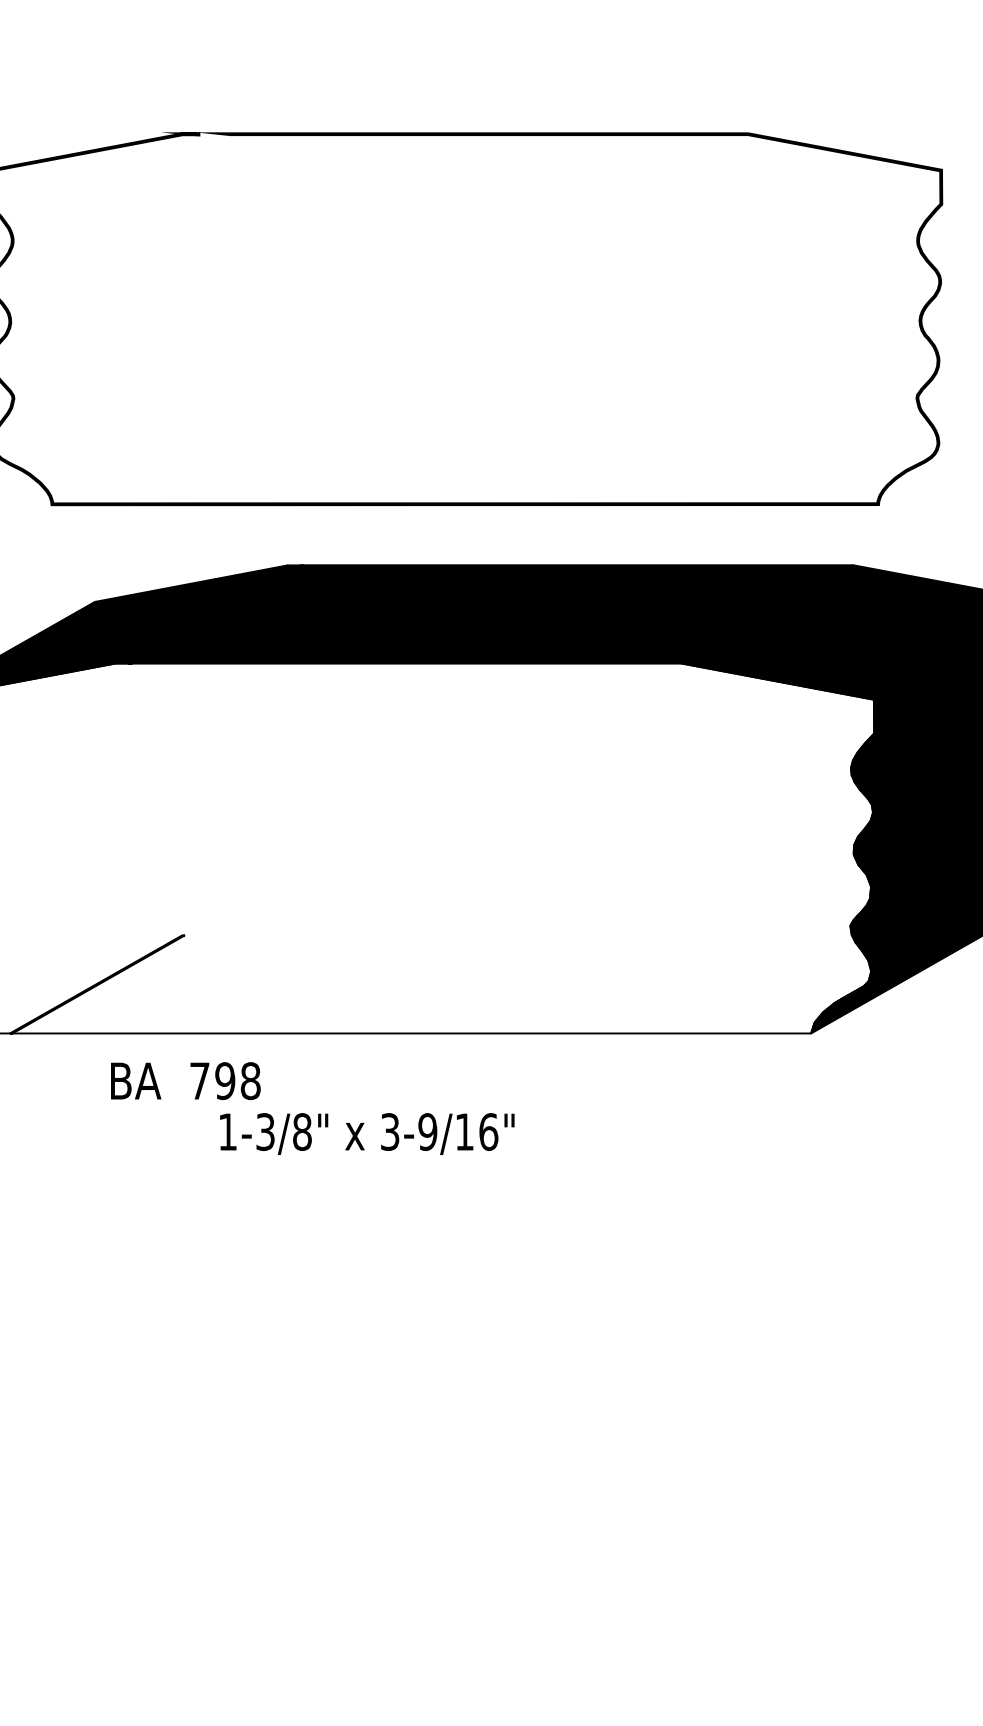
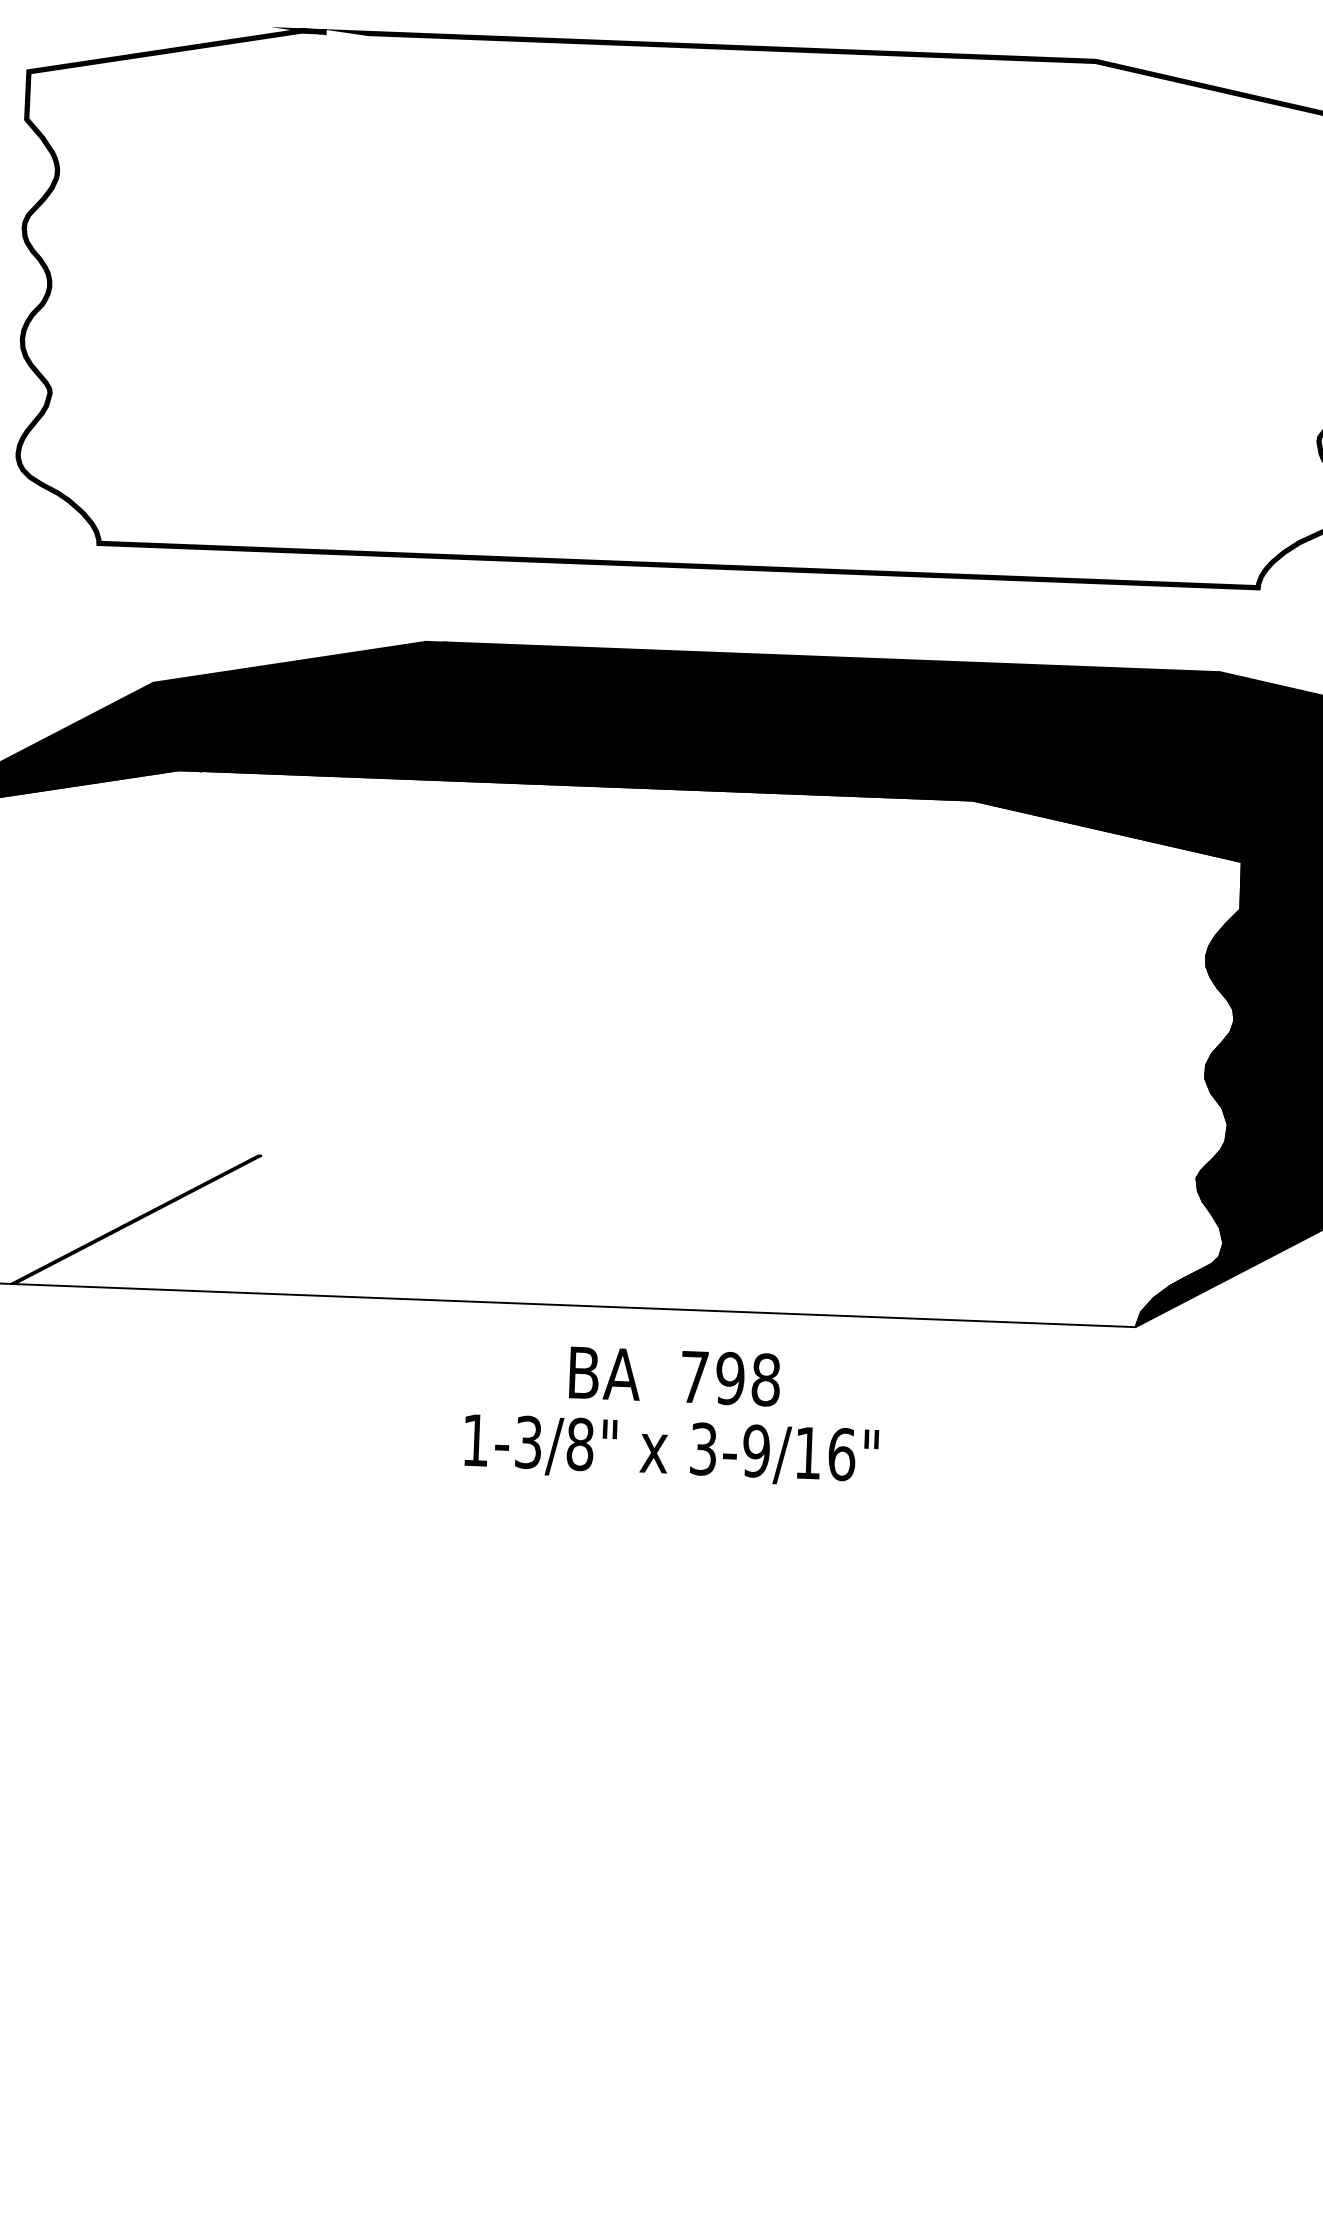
text: (185, 1081) -> (674, 1376), moved
text: (367, 1133) -> (671, 1449), moved

